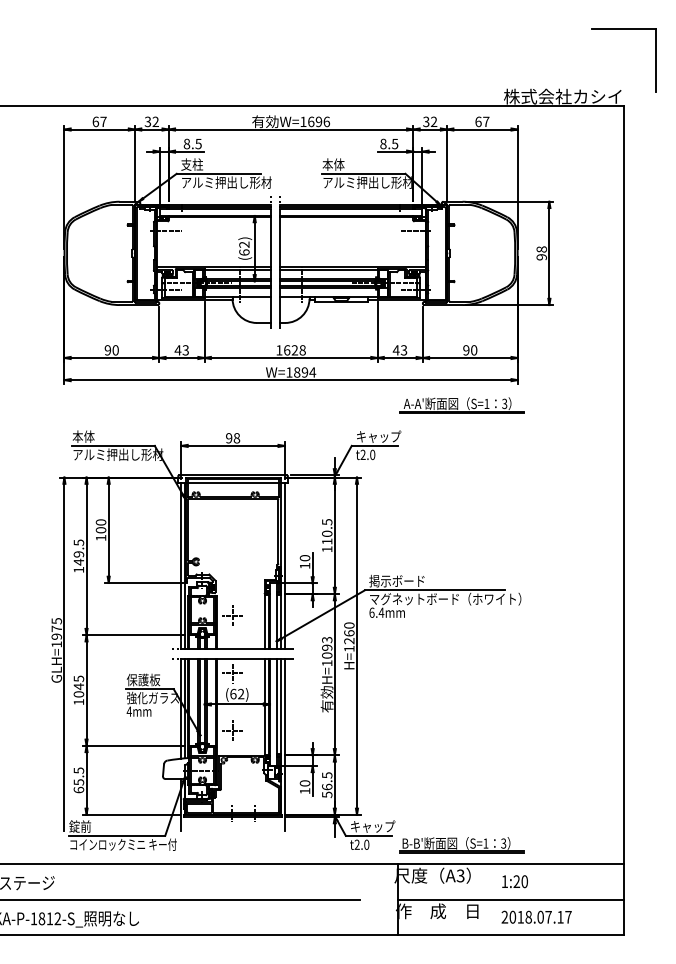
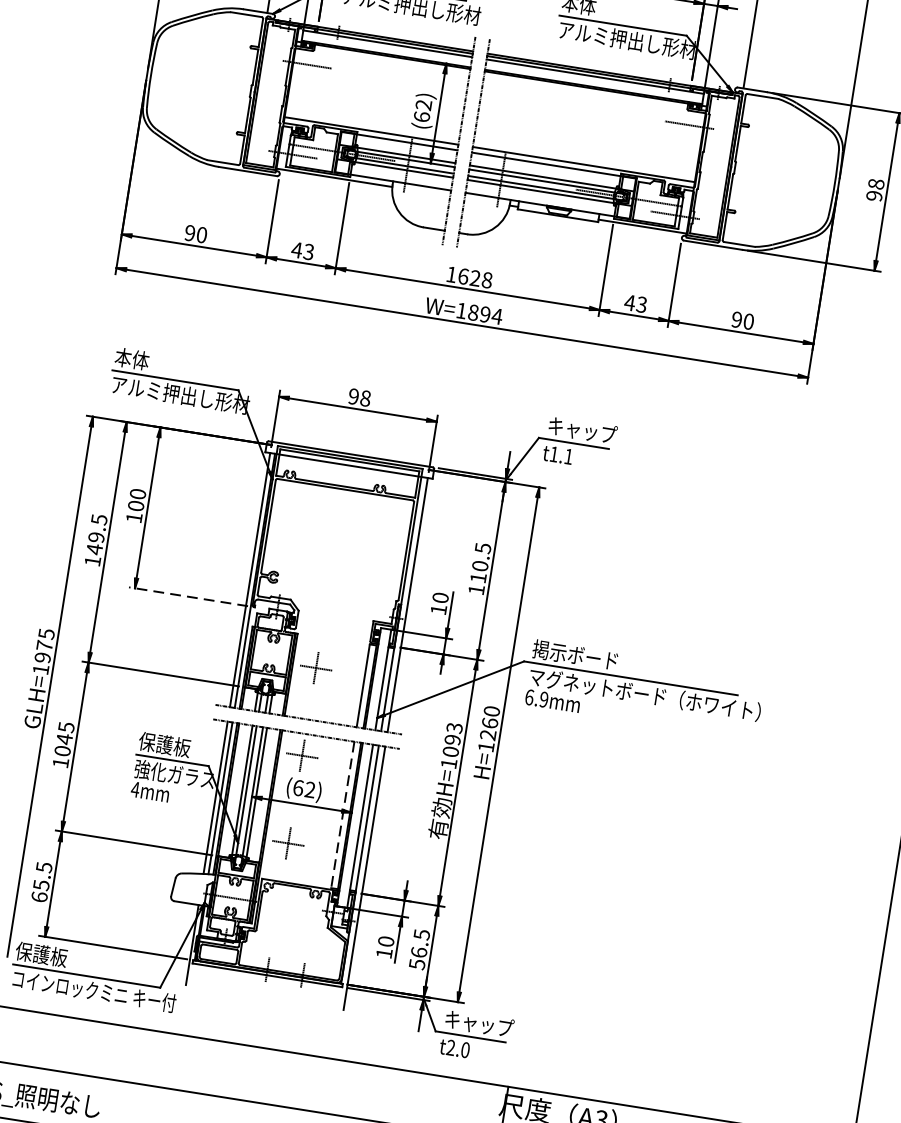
part: (461, 405) -> (716, 402), removed
text: (367, 454) -> (560, 454), t2.0 -> t1.1
line: (143, 582) -> (188, 595), solid -> dashed
text: (381, 612) -> (544, 699), 6.4mm -> 6.9mm
line: (264, 706) -> (342, 814), solid -> dashed
text: (85, 826) -> (40, 954), 錠前 -> 保護板
part: (461, 845) -> (609, 1074), removed

